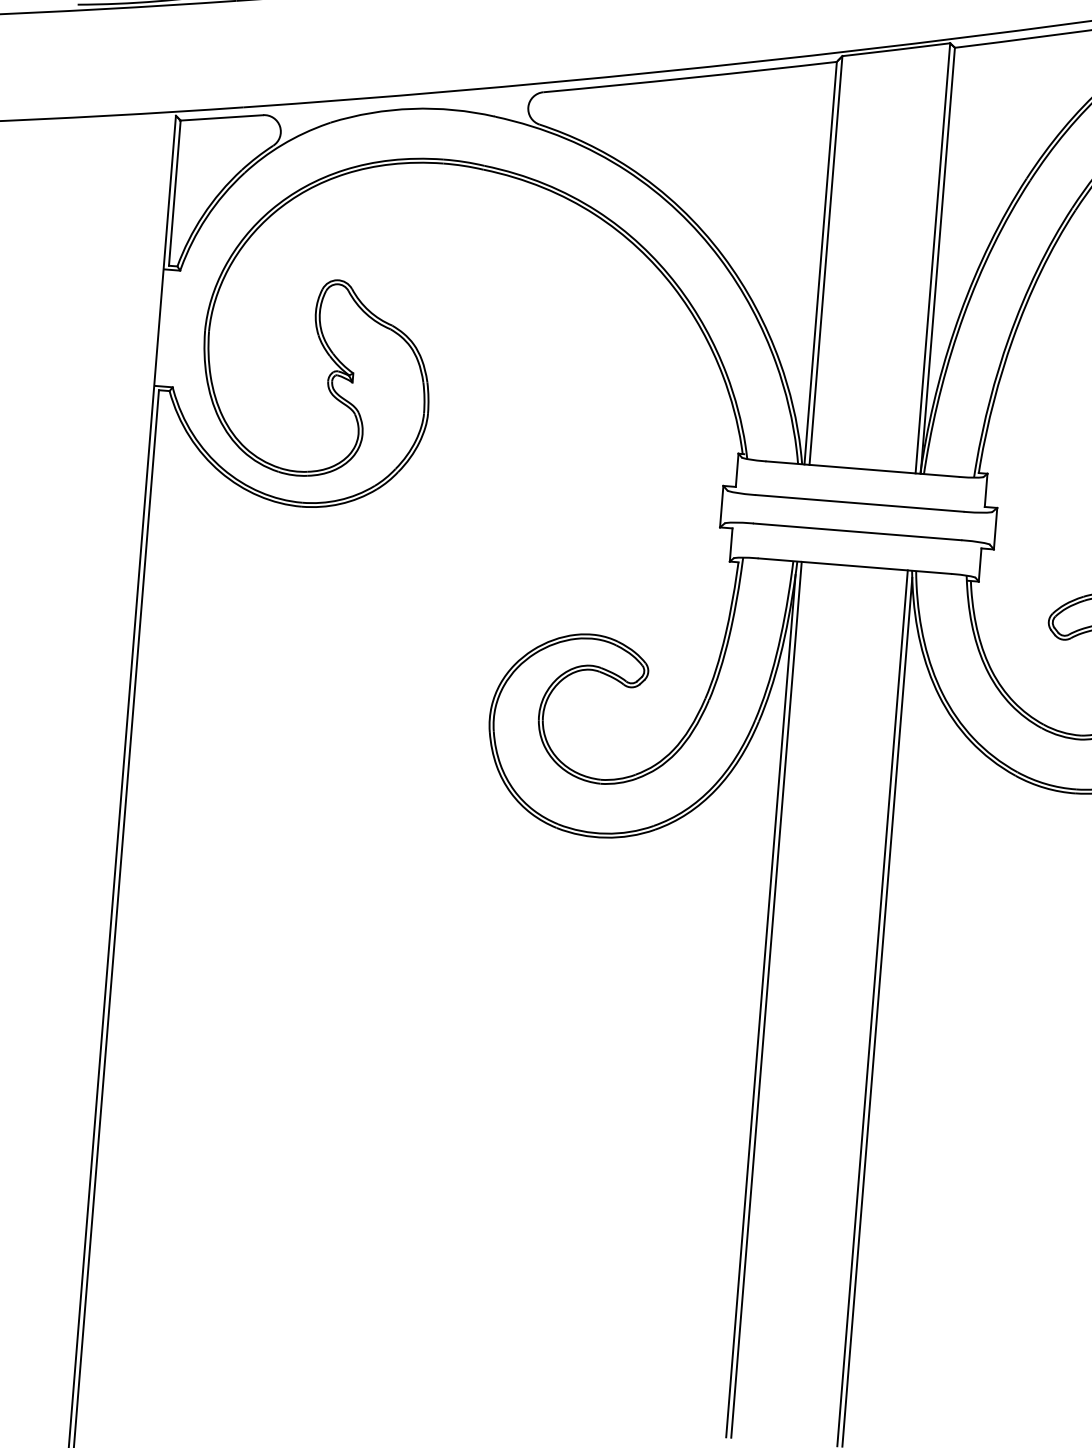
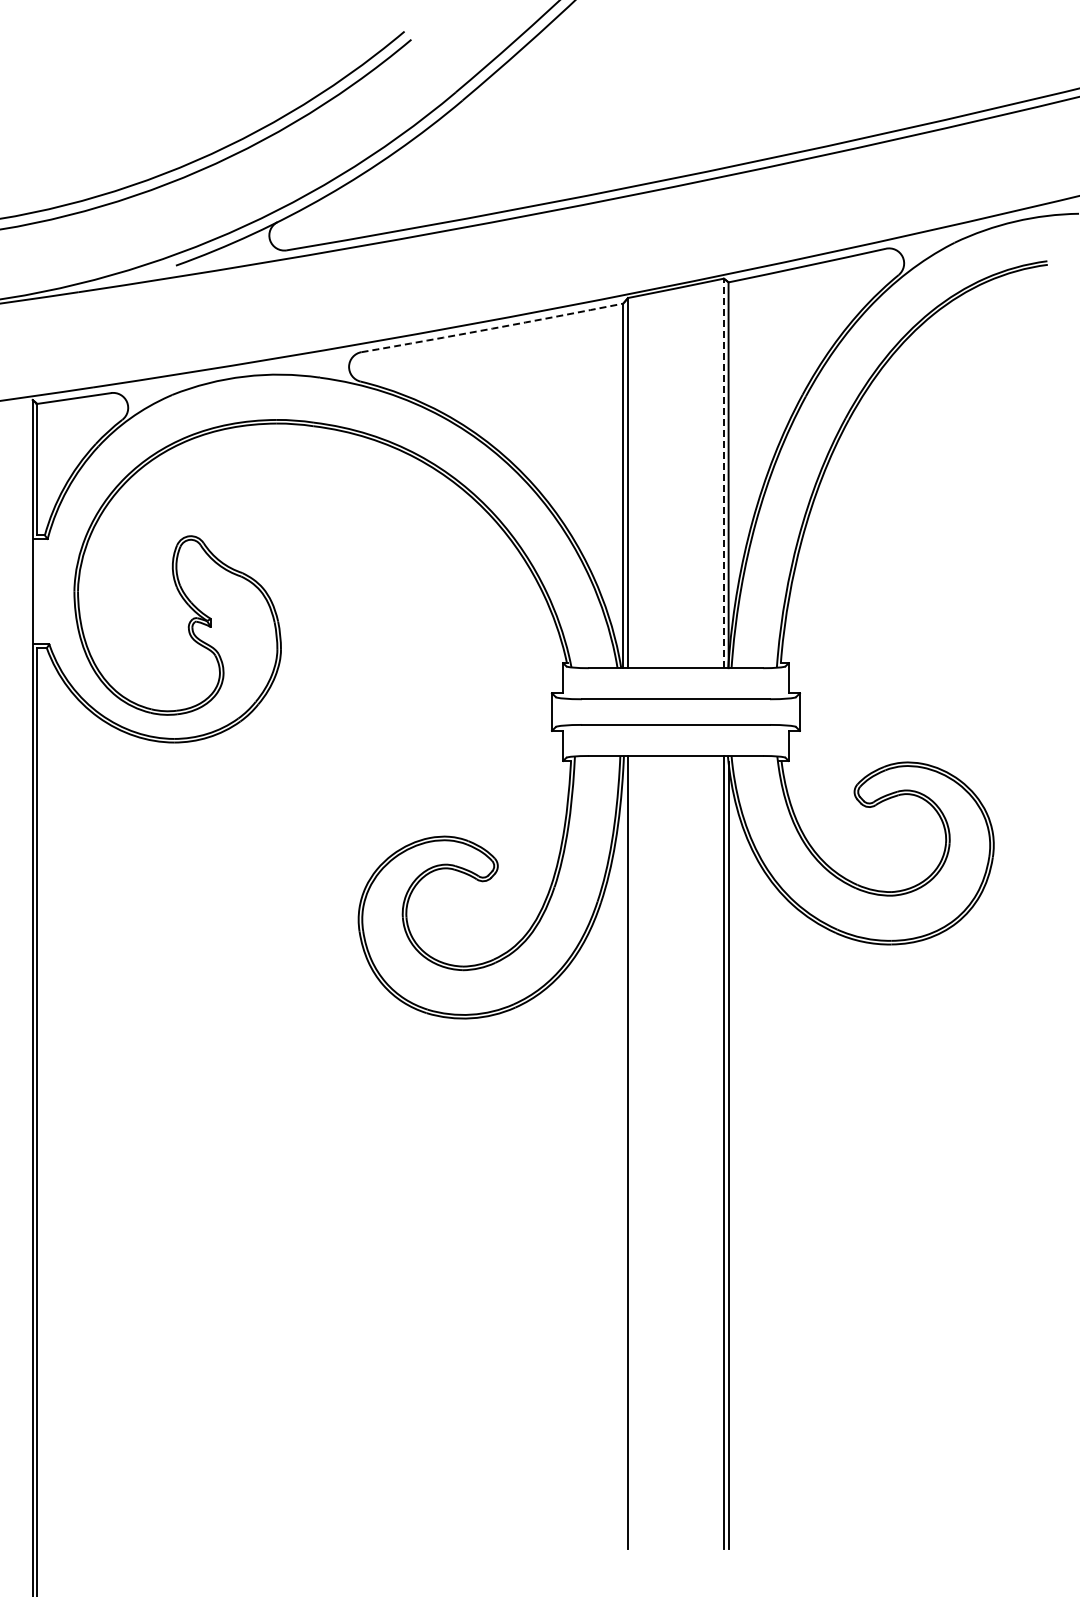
arc: (690, 77) -> (492, 328), solid -> dashed
line: (932, 258) -> (723, 473), solid -> dashed
line: (761, 1005) -> (623, 1158), removed

